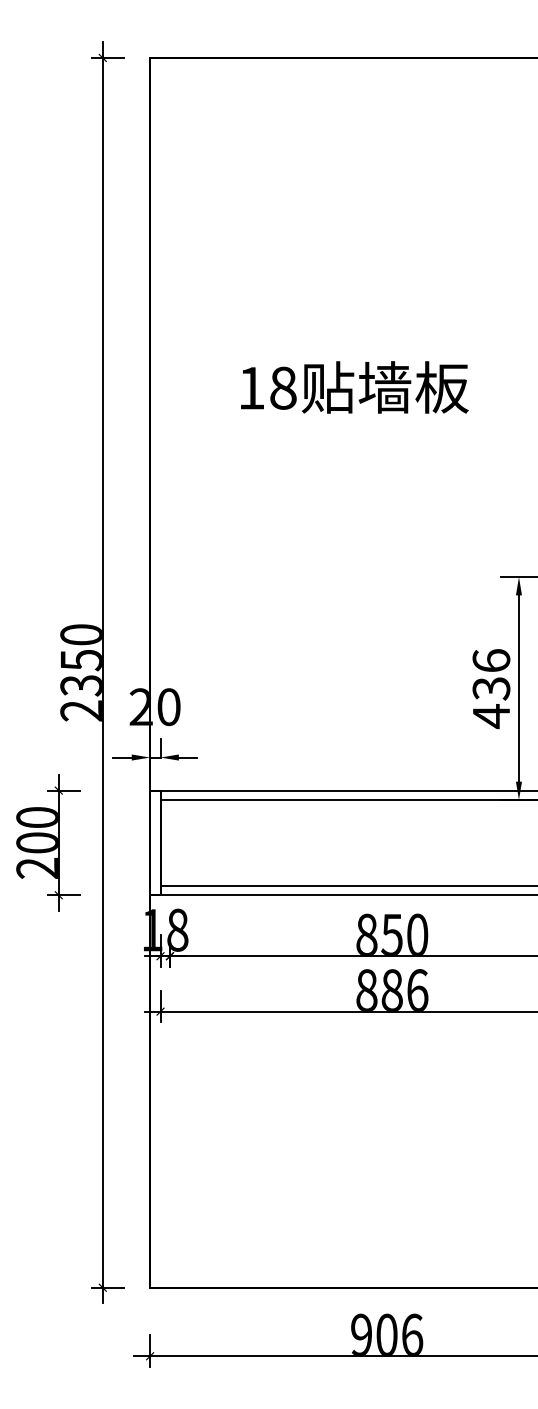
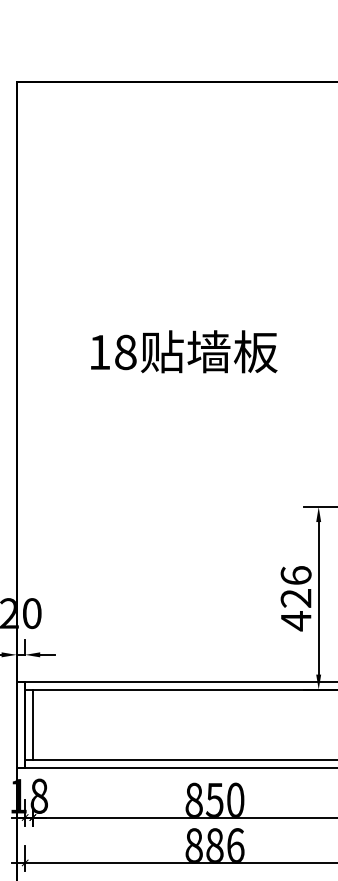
text: (491, 688) -> (296, 598), 436 -> 426
line: (169, 842) -> (32, 724), added

